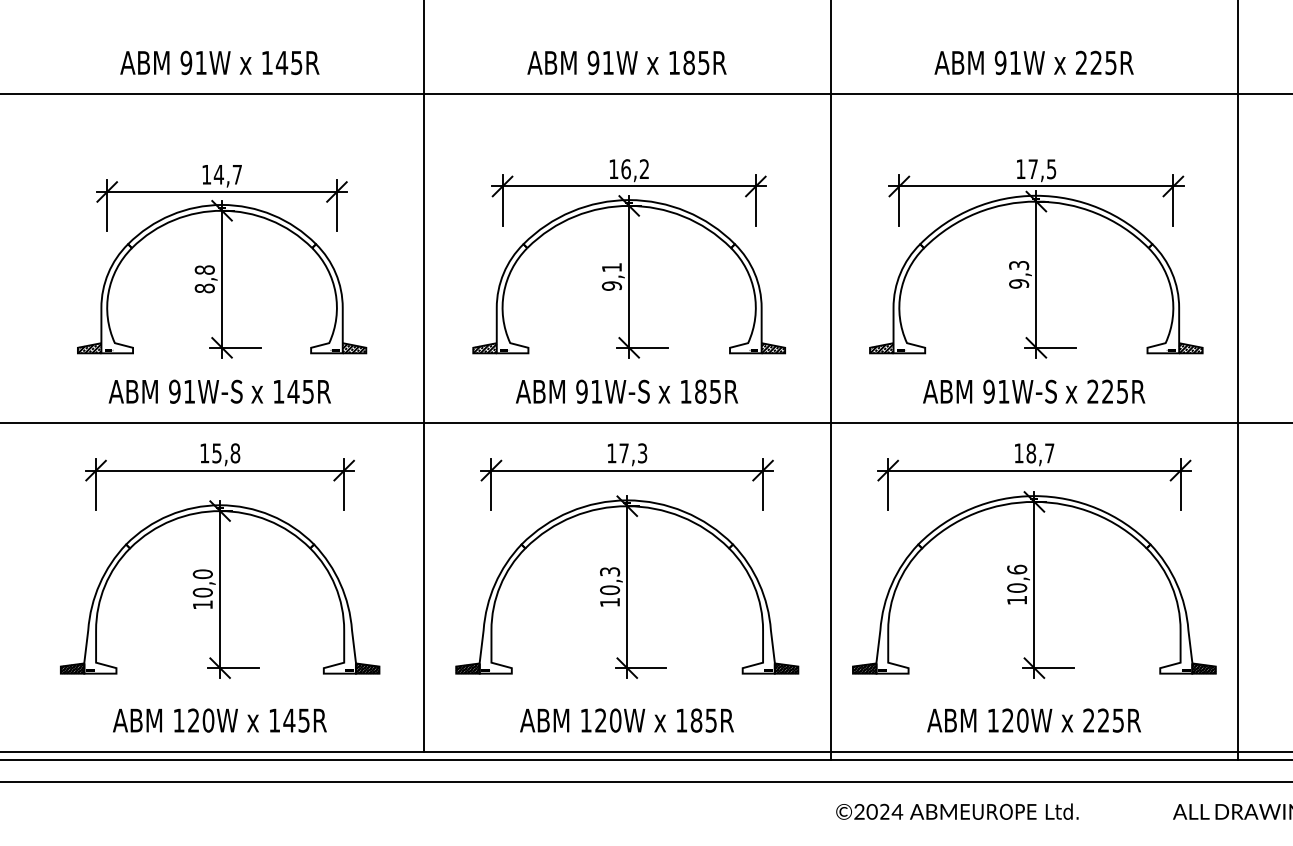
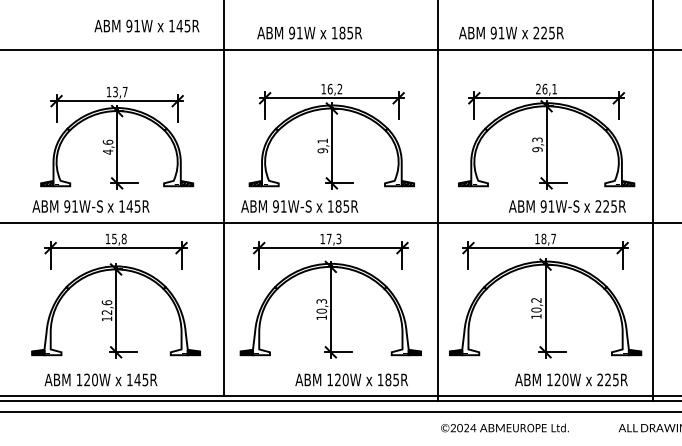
text: (218, 61) -> (146, 25), moved
text: (626, 61) -> (309, 32), moved
text: (1034, 61) -> (511, 32), moved
text: (1036, 167) -> (546, 88), 17,5 -> 26,1
text: (218, 173) -> (115, 91), 14,7 -> 13,7
text: (203, 277) -> (107, 146), 8,8 -> 4,6
text: (218, 391) -> (90, 206), moved
text: (626, 391) -> (299, 206), moved
text: (1034, 391) -> (567, 206), moved
text: (1017, 568) -> (536, 299), 10,6 -> 10,2
text: (201, 583) -> (106, 307), 10,0 -> 12,6
text: (218, 719) -> (100, 379), moved
text: (626, 719) -> (351, 379), moved
text: (1034, 719) -> (571, 379), moved

